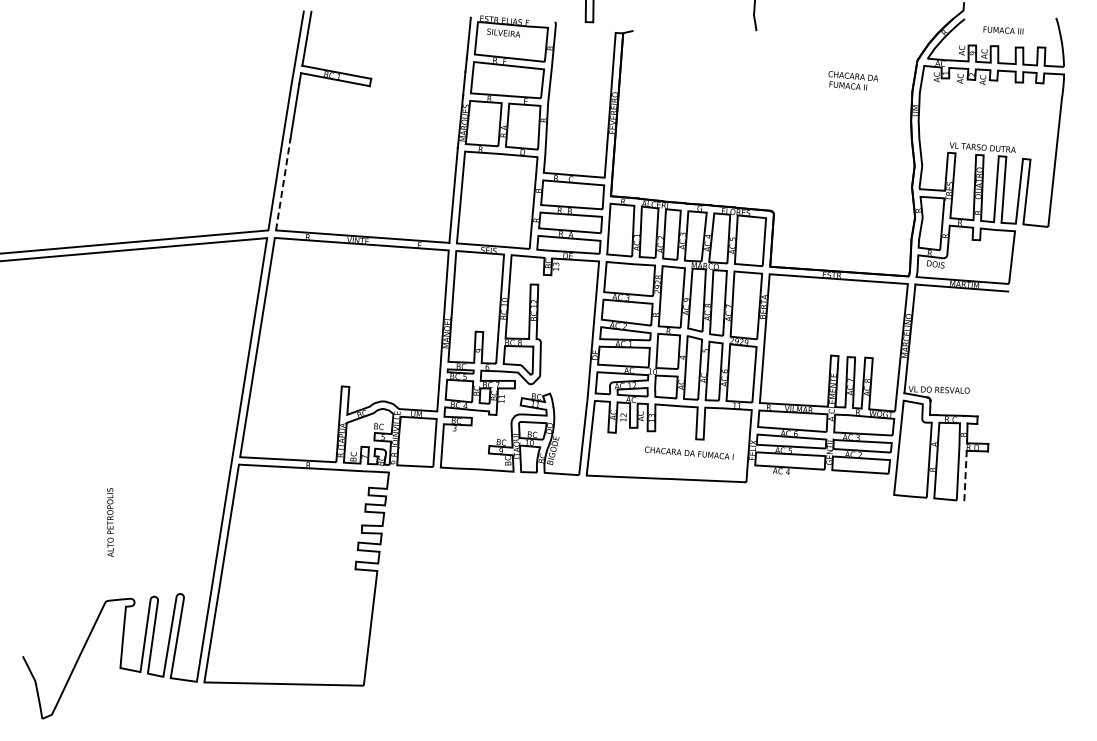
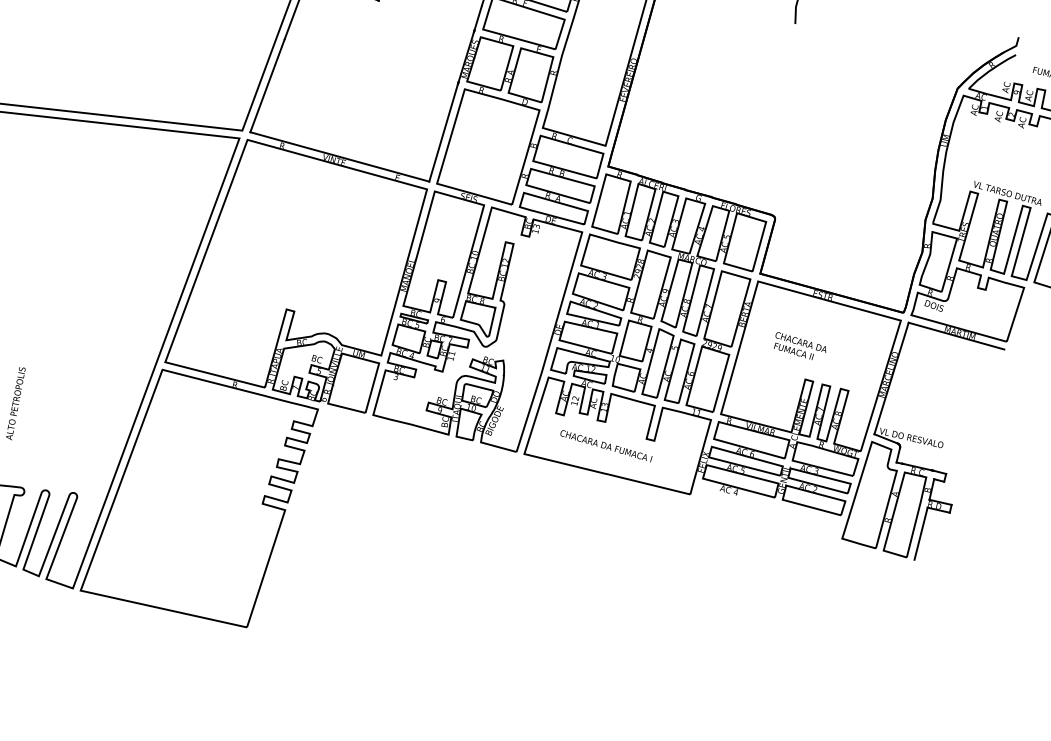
text: (853, 80) -> (800, 346), moved
line: (283, 184) -> (267, 85), dashed -> solid
text: (689, 452) -> (606, 445), moved
line: (965, 475) -> (921, 533), dashed -> solid

